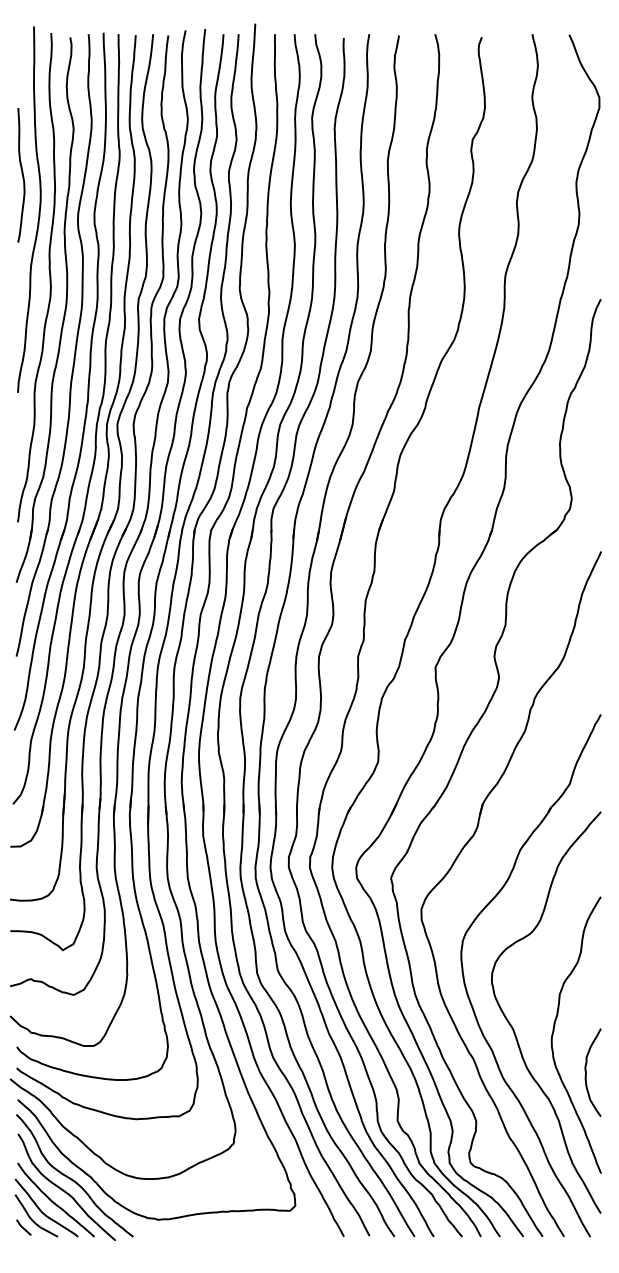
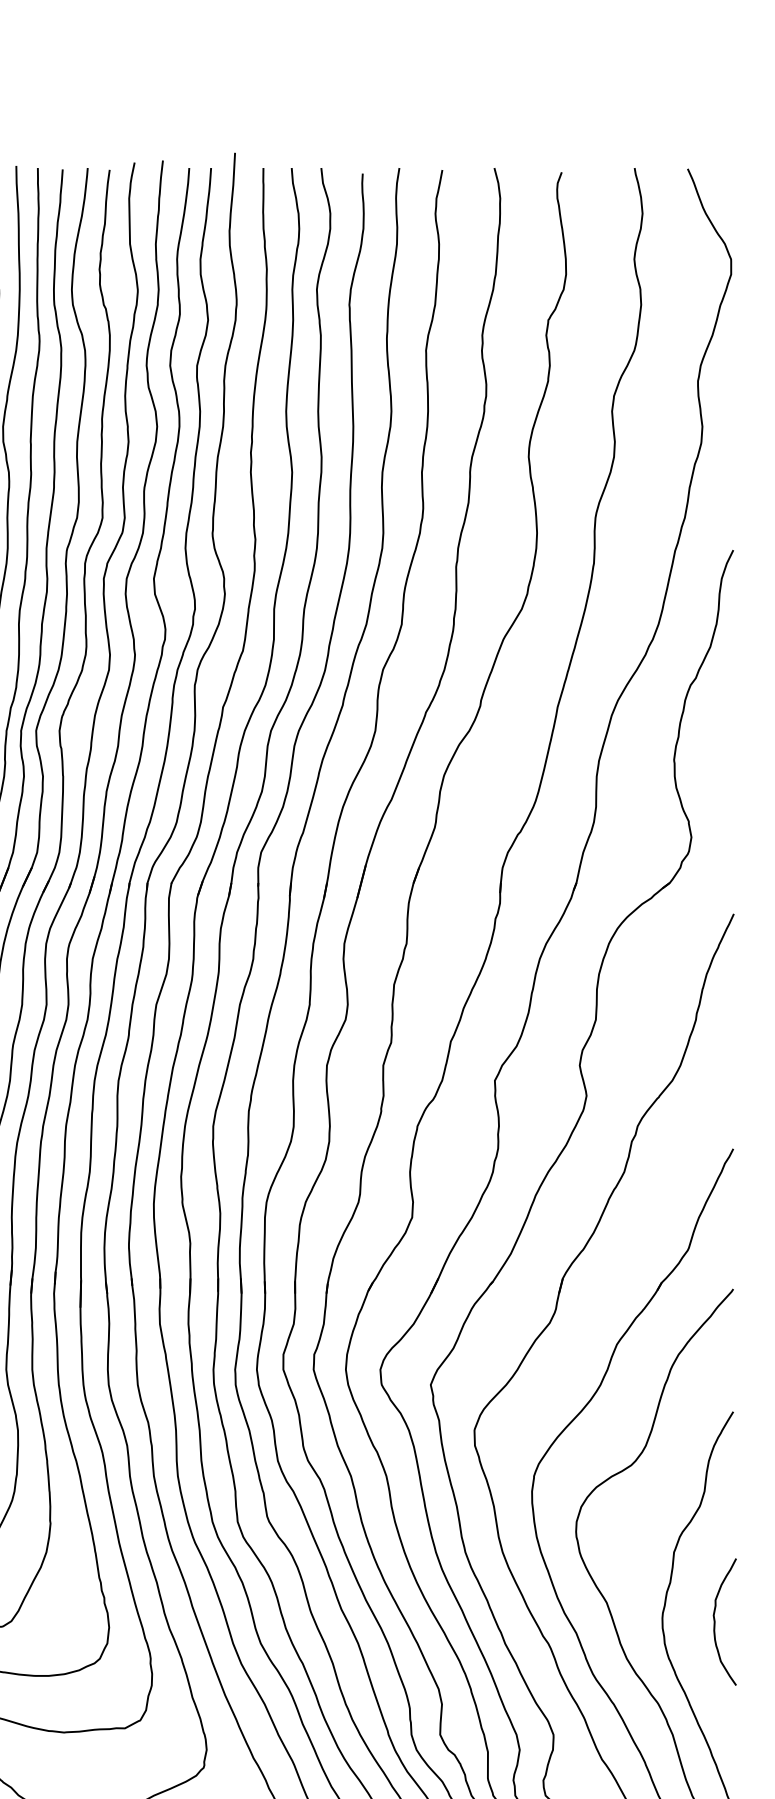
curve: (586, 1072) -> (715, 1621), moved

